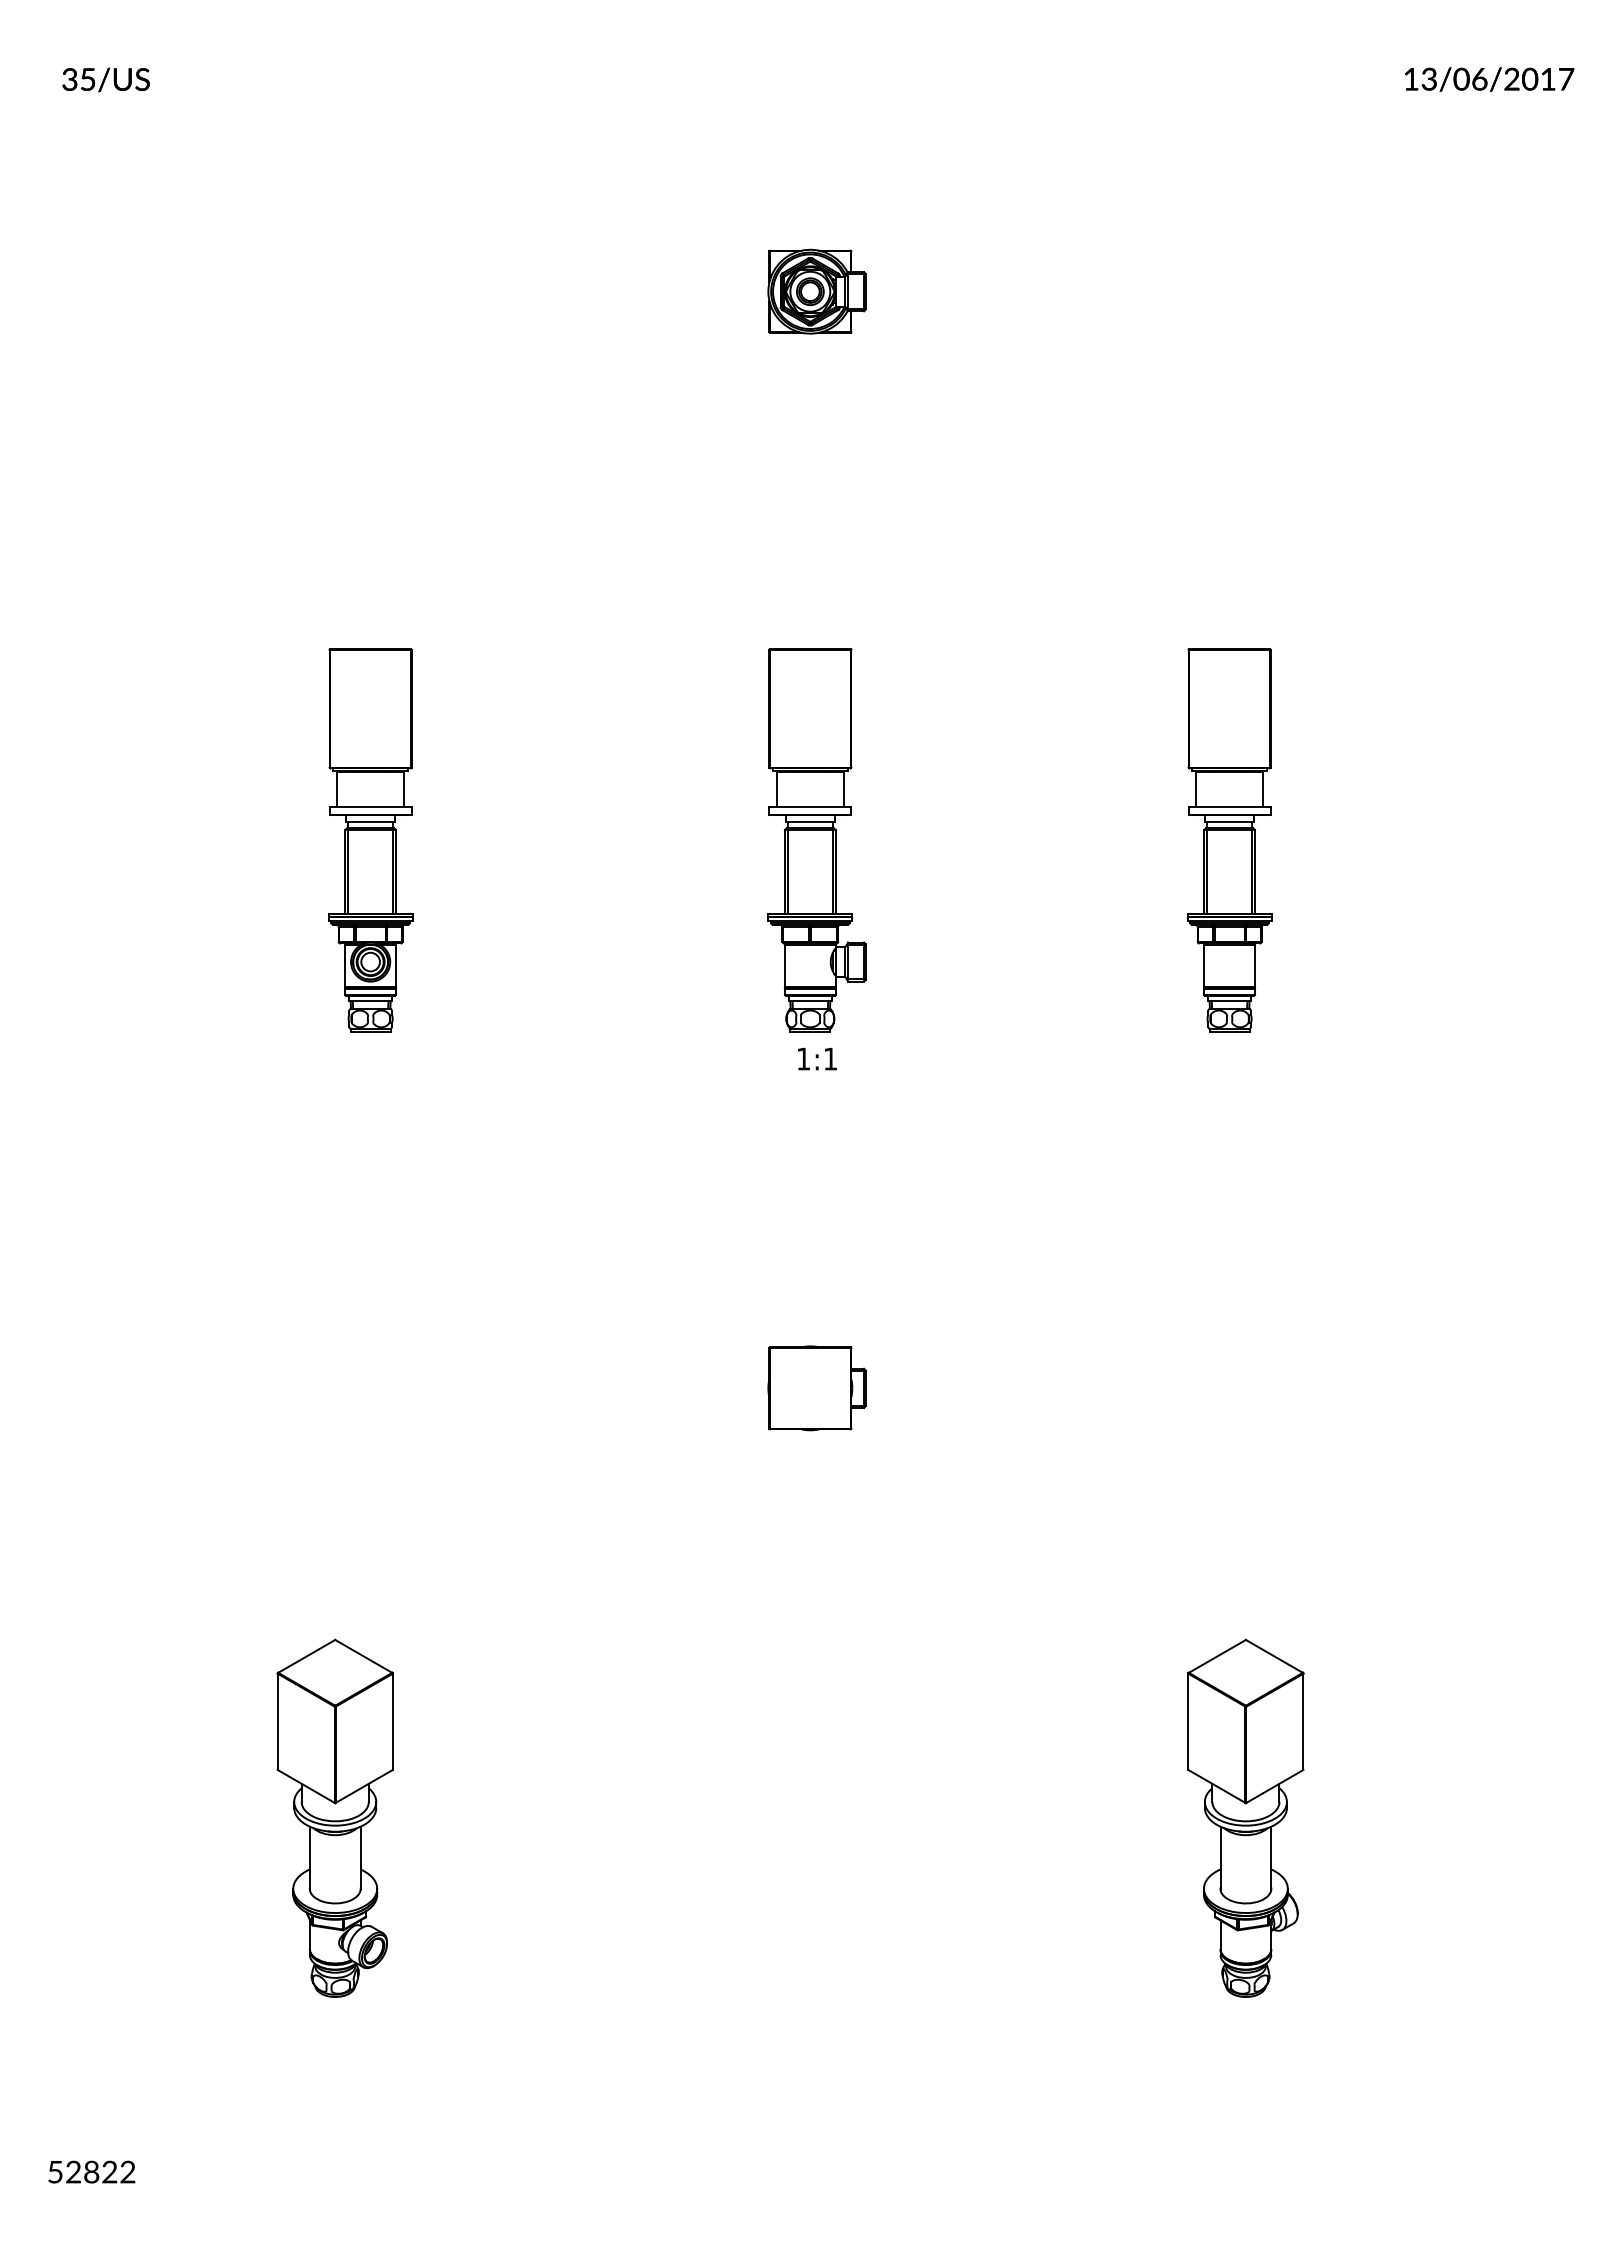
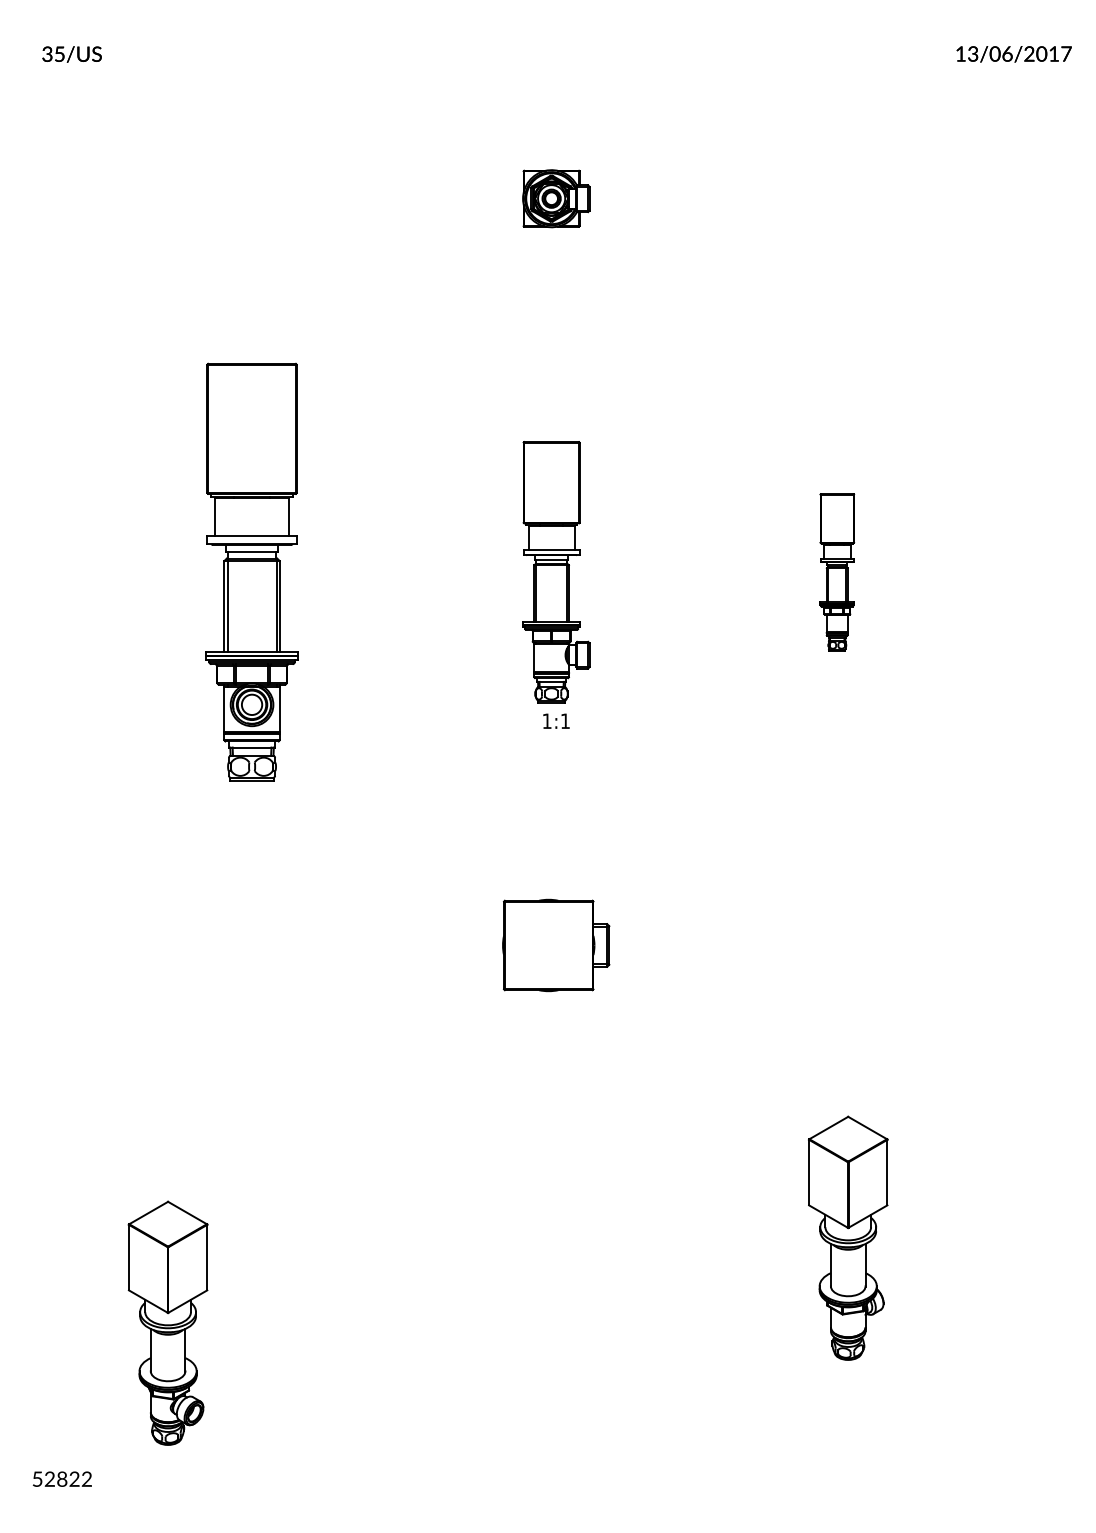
part: (371, 840) -> (252, 572), size x1.6
part: (1230, 840) -> (837, 572), size x0.6
part: (817, 1388) -> (556, 945), size x1.6
part: (334, 1817) -> (167, 1322), moved

